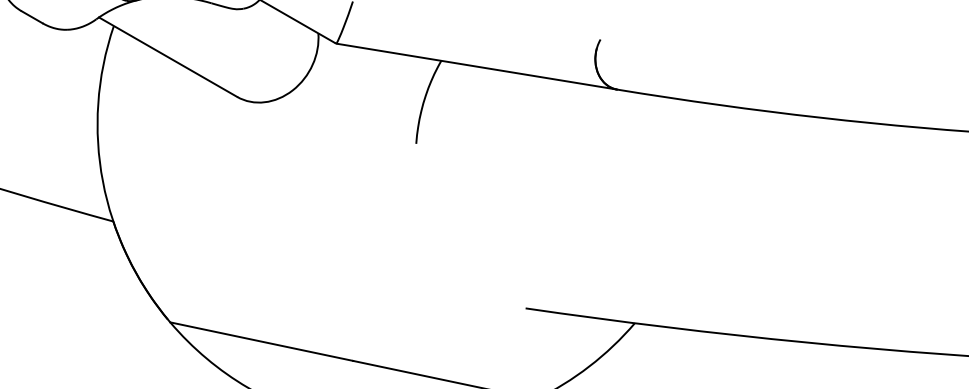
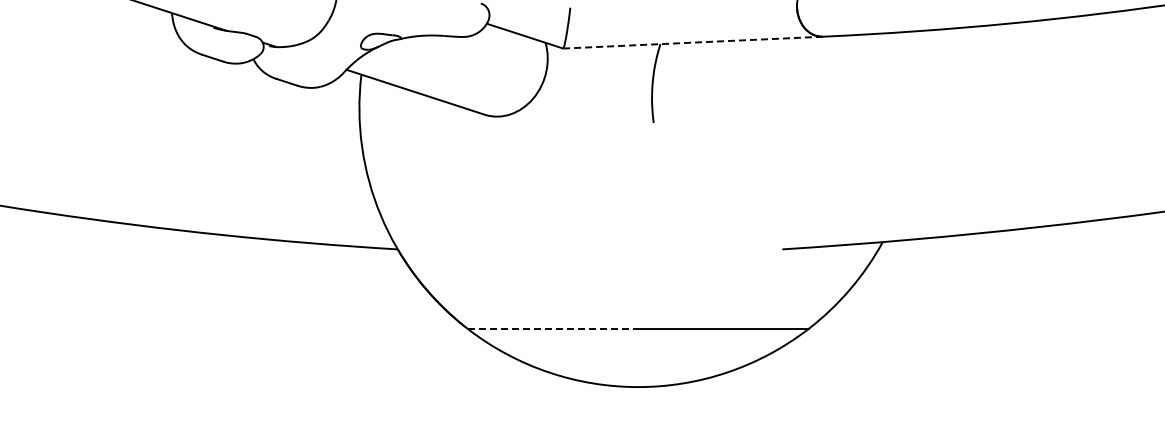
line: (477, 66) -> (693, 42), solid -> dashed
line: (262, 341) -> (553, 328), solid -> dashed

